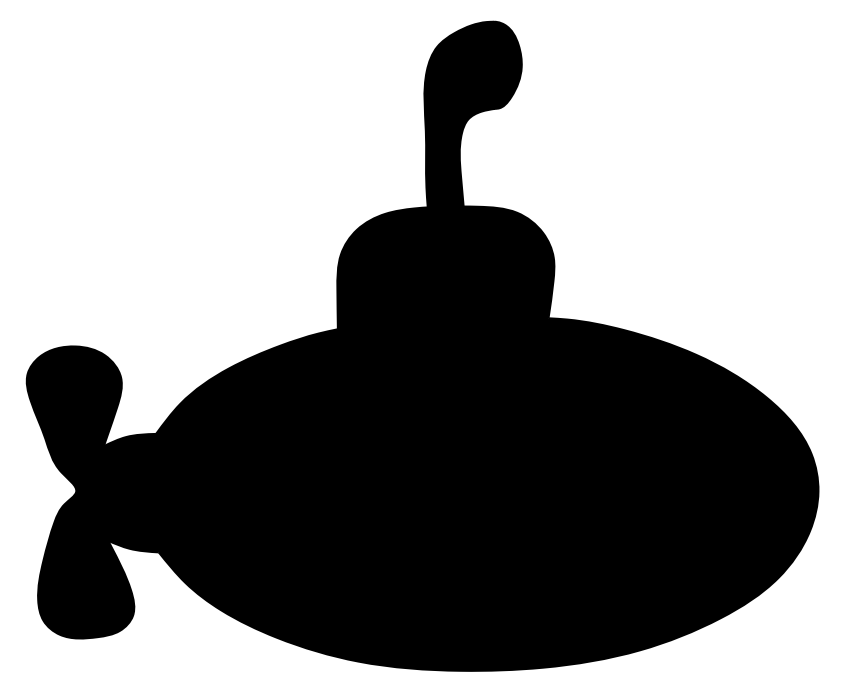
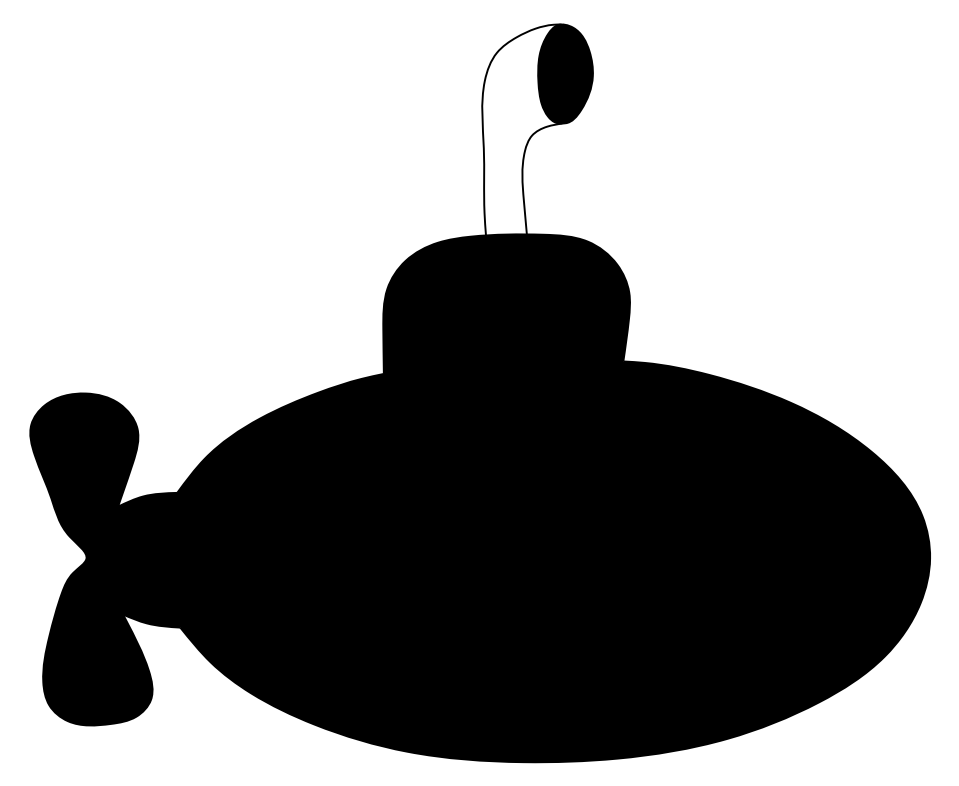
fill: (459, 114) -> (522, 129), removed

